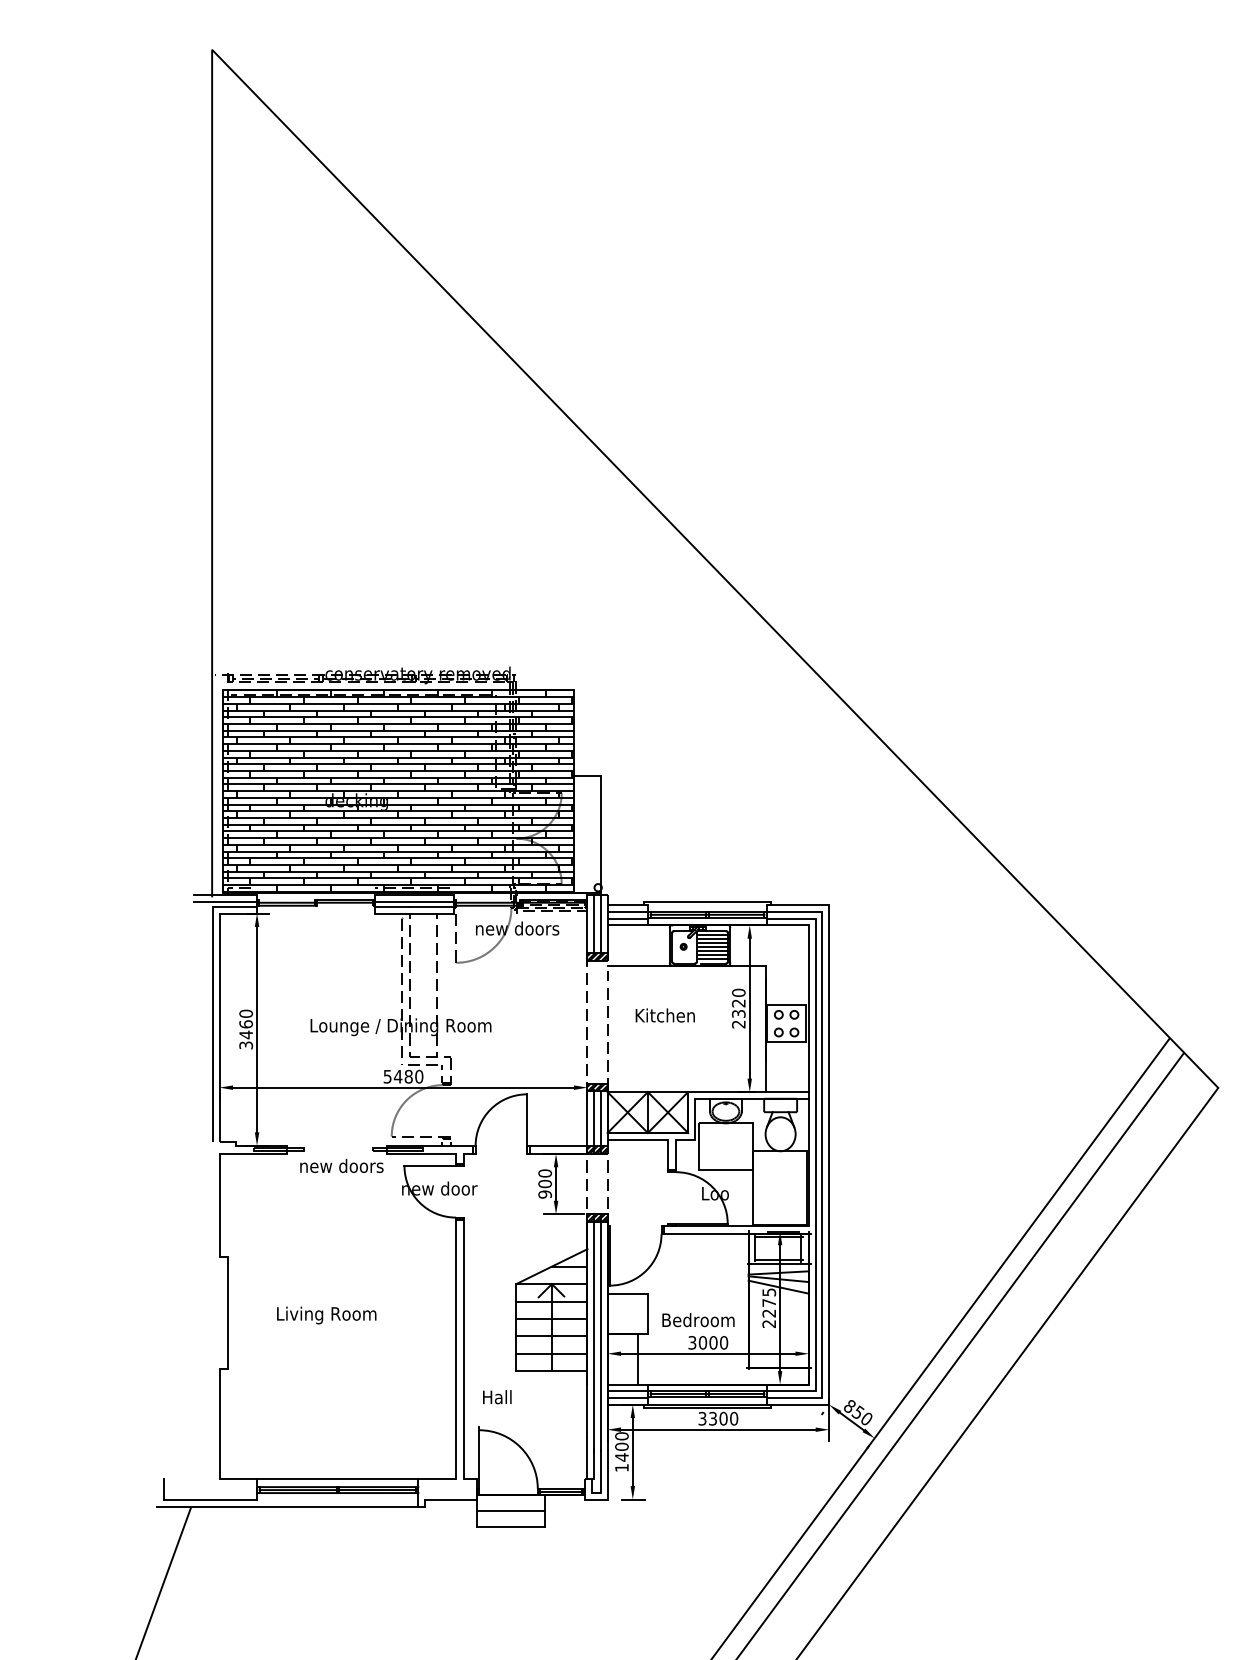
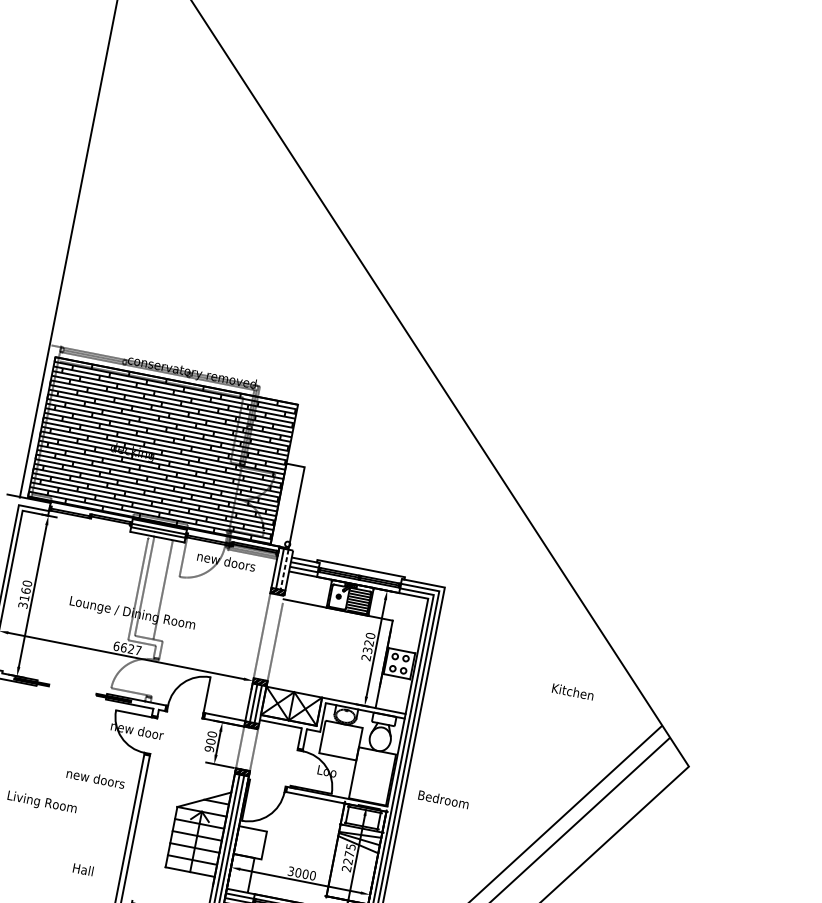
line: (225, 901) -> (28, 503), removed
line: (600, 923) -> (284, 569), solid -> dashed
text: (664, 1015) -> (572, 691), moved
text: (245, 1034) -> (24, 597), 3460 -> 3160
text: (403, 1076) -> (127, 648), 5480 -> 6627
text: (341, 1165) -> (95, 778), moved
text: (698, 1320) -> (443, 799), moved
text: (497, 1397) -> (83, 869), moved

